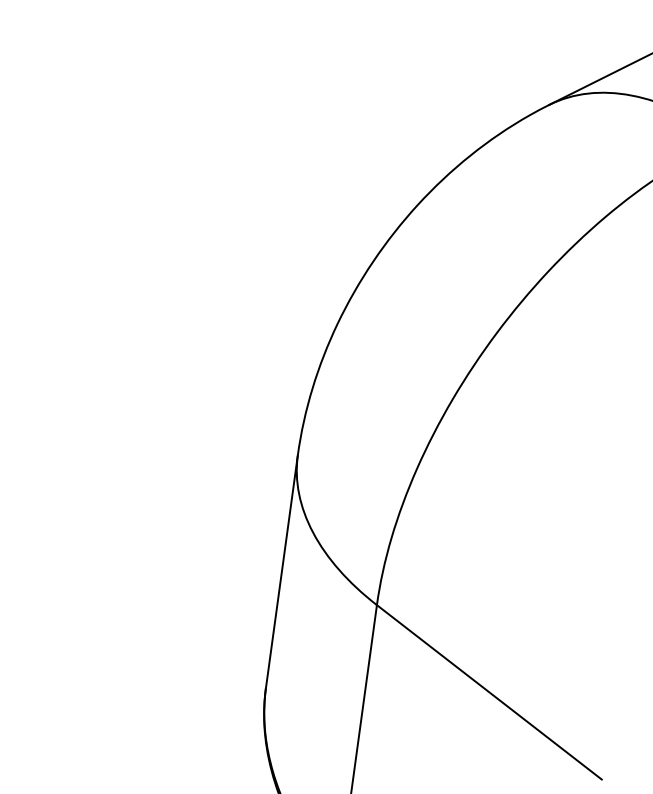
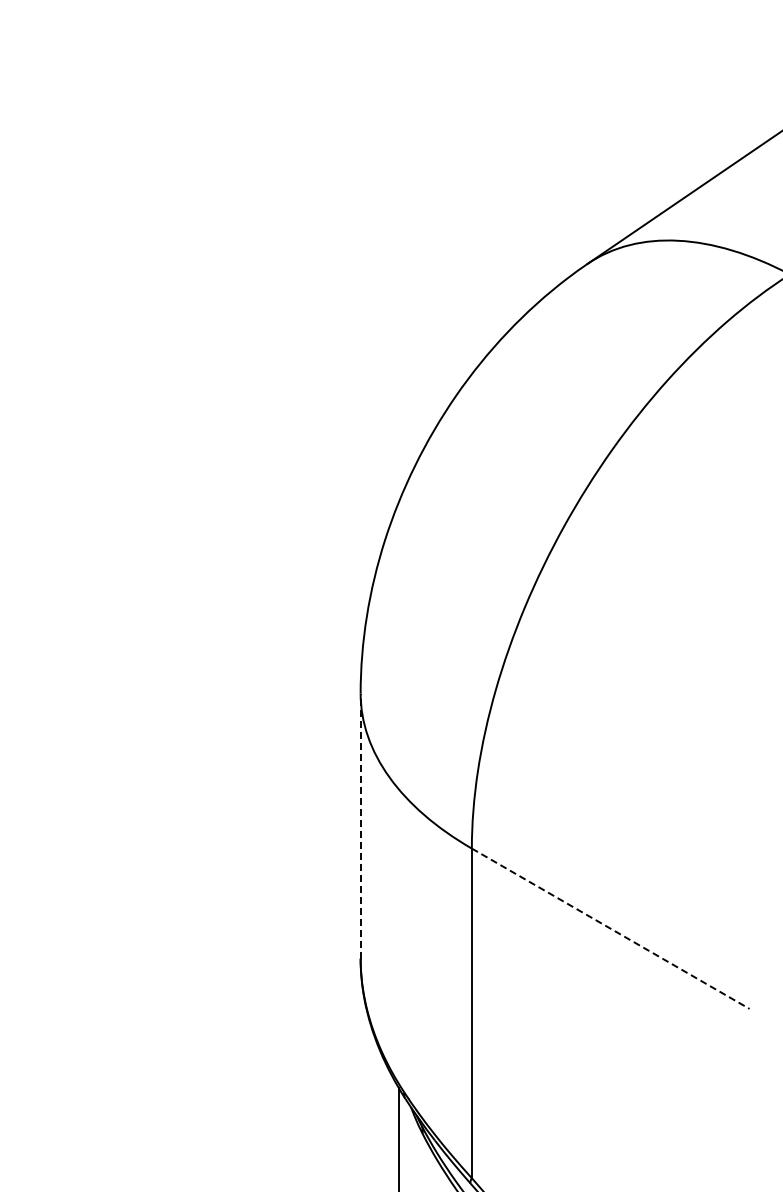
line: (281, 572) -> (360, 826), solid -> dashed
line: (490, 692) -> (611, 928), solid -> dashed

